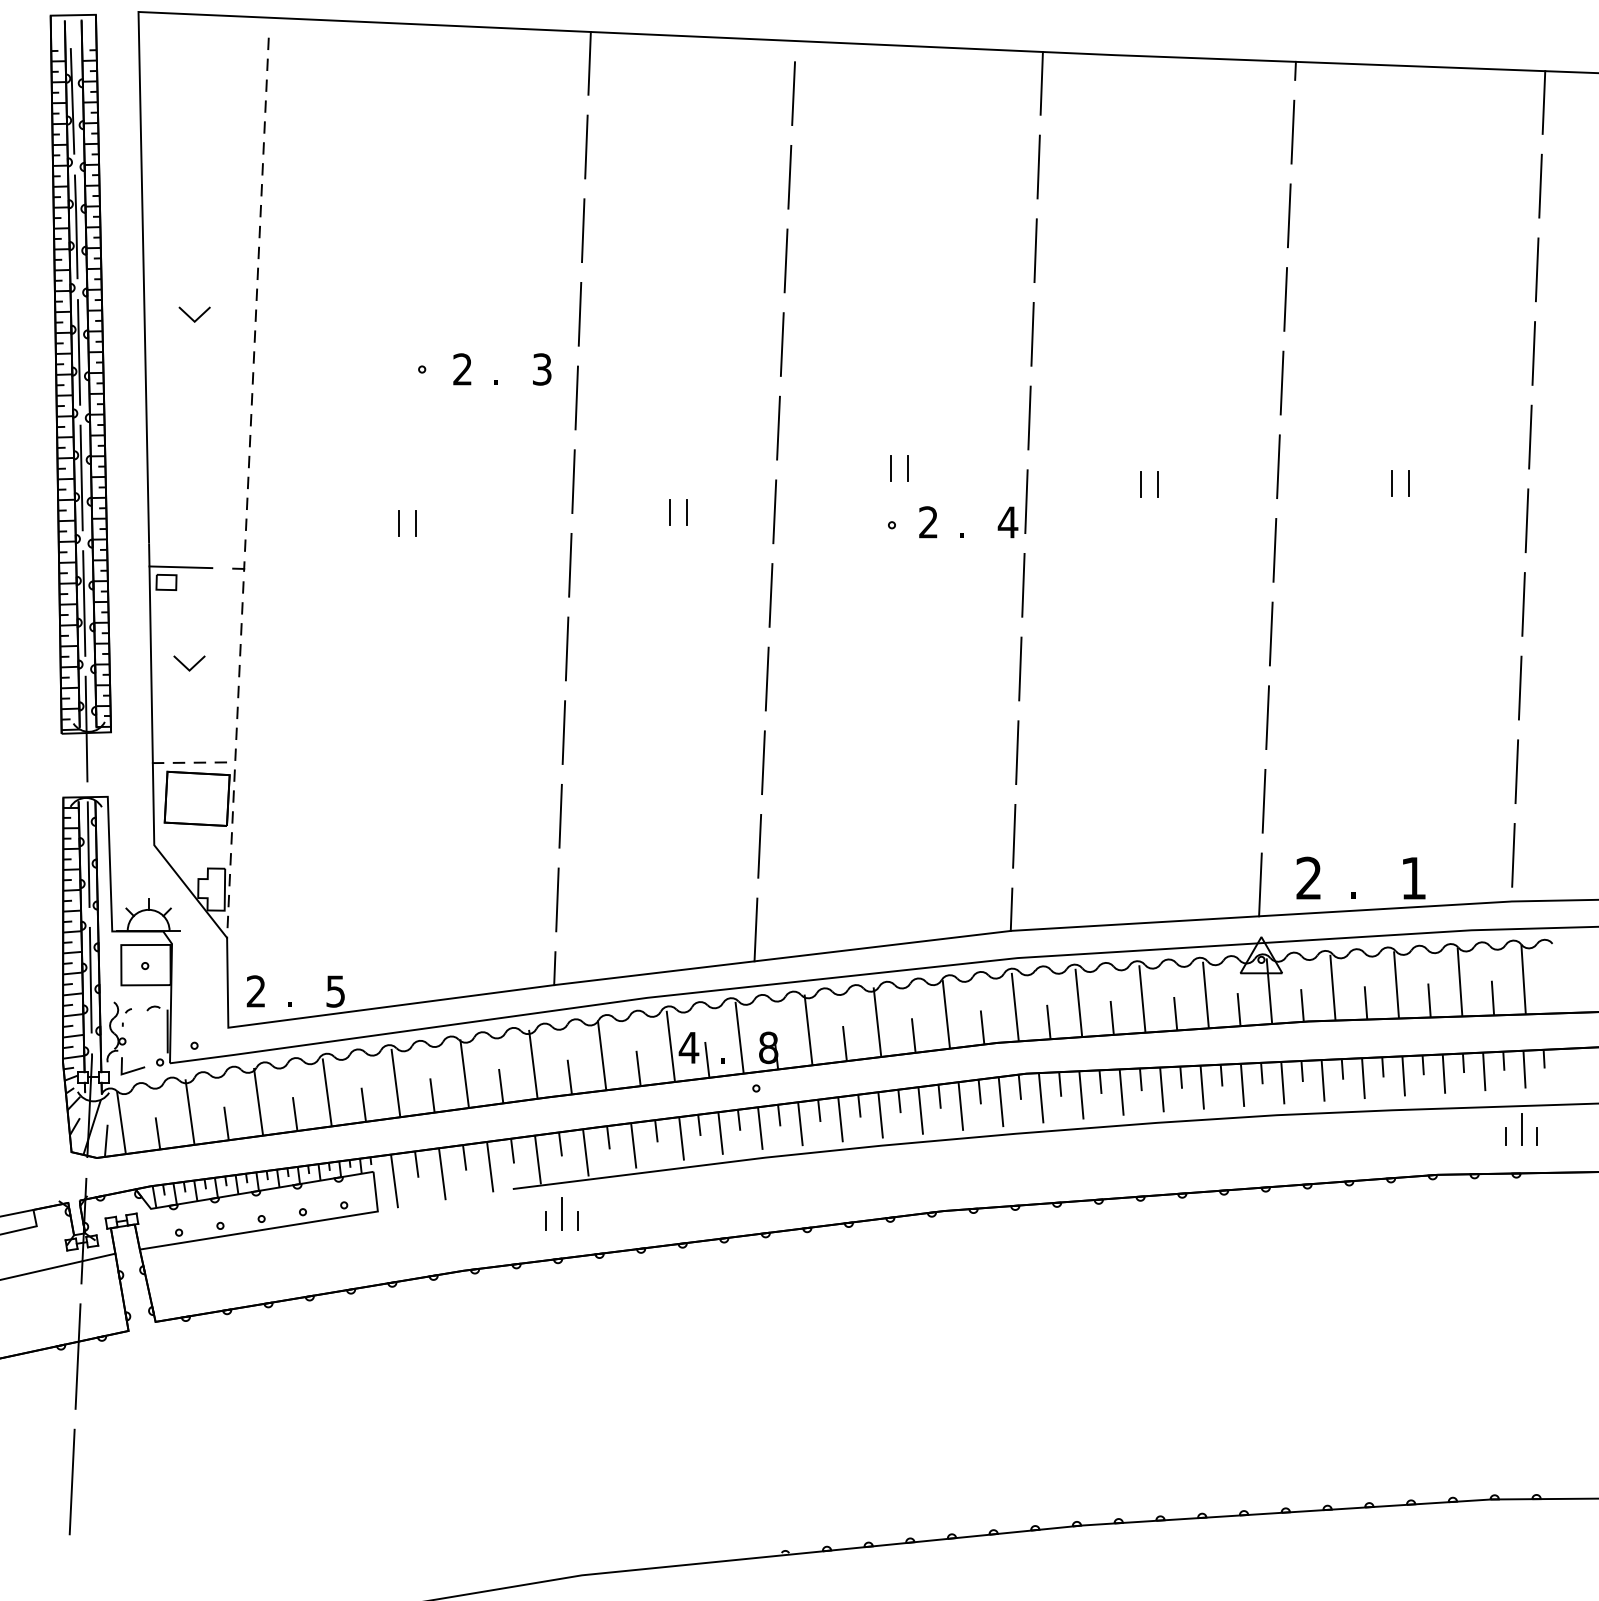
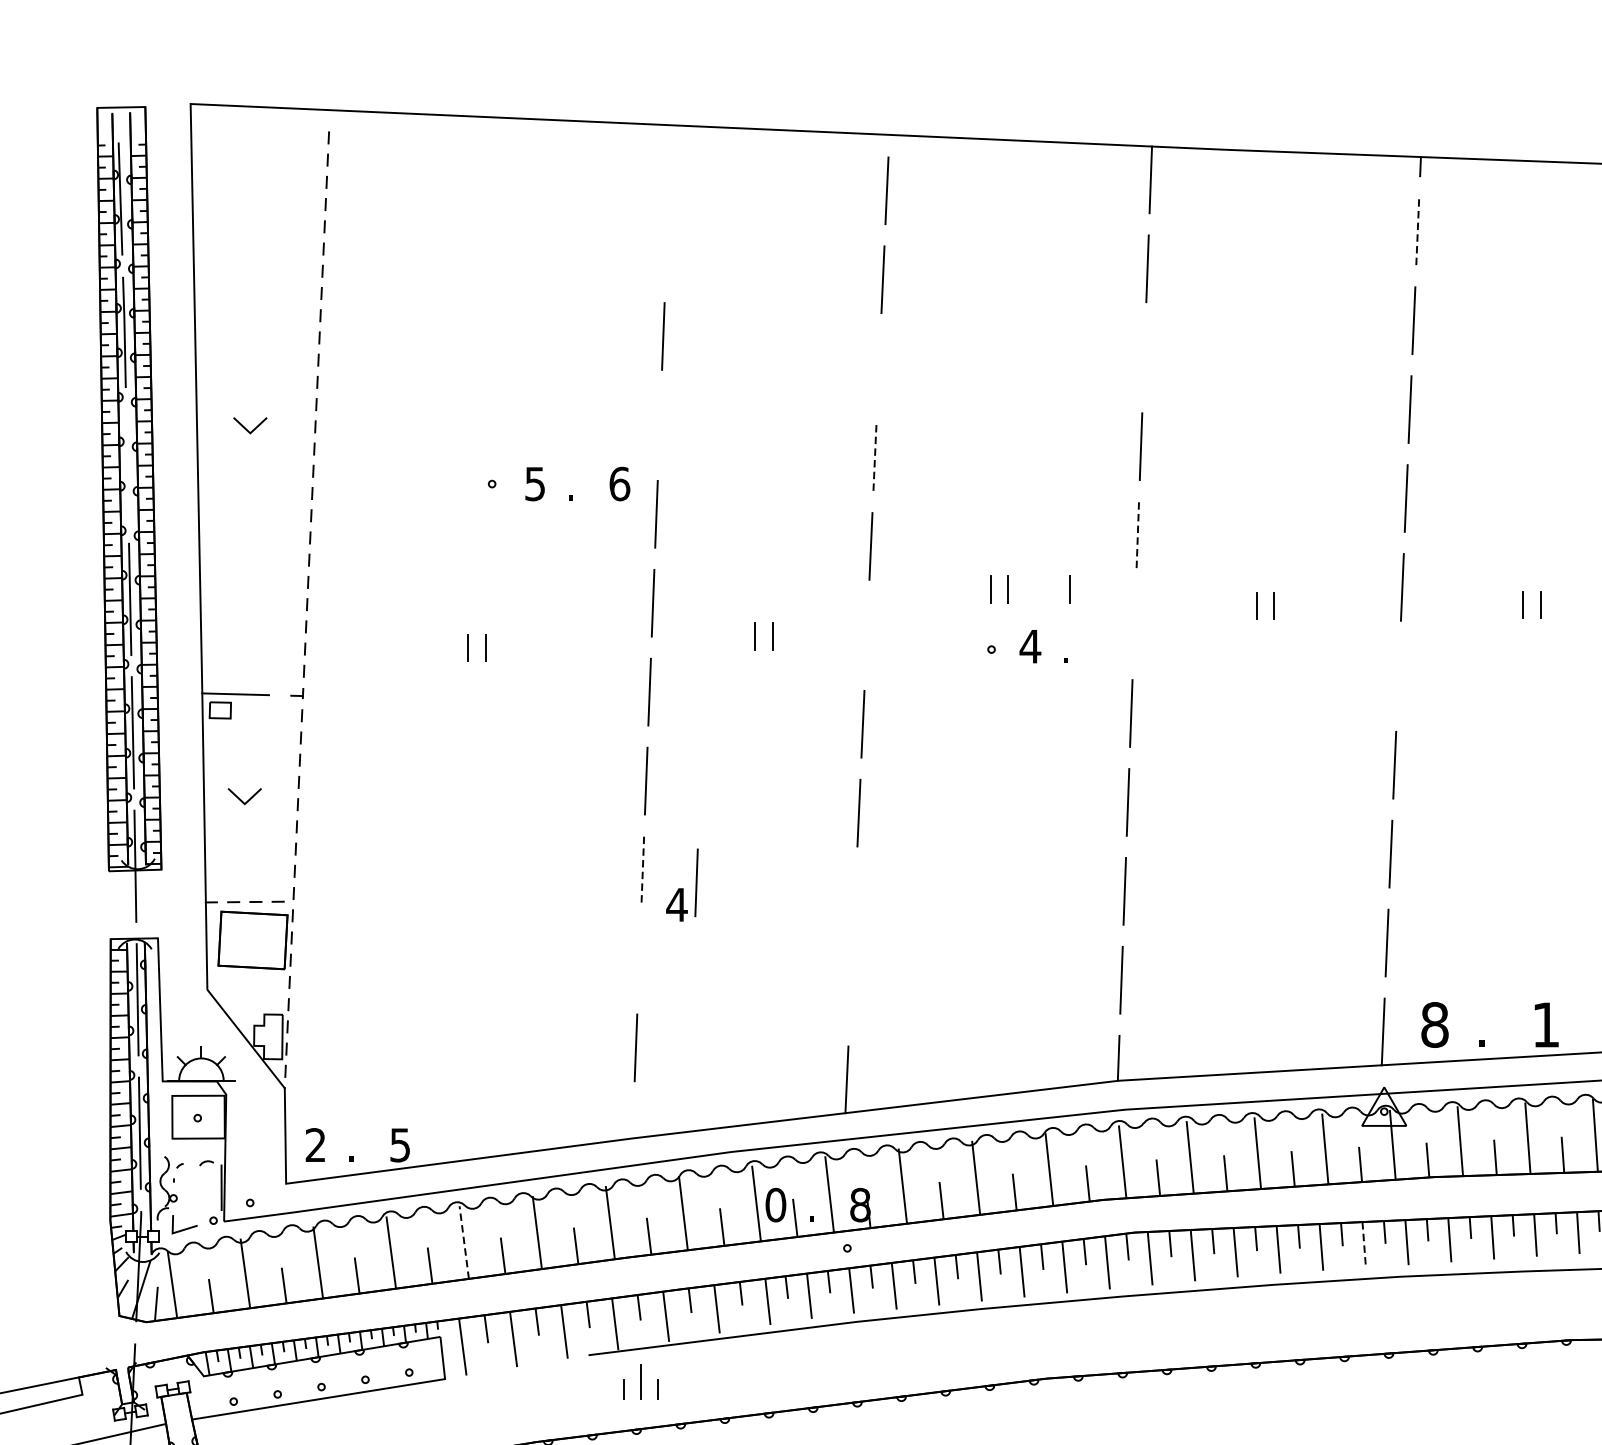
line: (589, 63) -> (670, 158), removed
line: (1292, 131) -> (1417, 231), solid -> dashed
line: (586, 146) -> (666, 246), removed
line: (1035, 250) -> (1144, 357), removed
line: (785, 260) -> (878, 368), removed
line: (579, 313) -> (659, 424), removed
line: (782, 344) -> (875, 457), solid -> dashed
line: (78, 352) -> (126, 465), removed
text: (462, 369) -> (535, 484), 2 -> 5
text: (542, 369) -> (620, 484), 3 -> 6
line: (1029, 418) -> (1137, 536), solid -> dashed
line: (965, 468) -> (1069, 589), added
part: (1012, 503) -> (681, 884), moved
line: (774, 511) -> (866, 634), removed
text: (928, 522) -> (1030, 646), 2 -> 4
line: (1274, 550) -> (1398, 676), removed
line: (563, 733) -> (642, 870), solid -> dashed
line: (763, 762) -> (854, 901), removed
line: (560, 815) -> (639, 958), removed
line: (759, 845) -> (850, 990), removed
text: (1308, 877) -> (1434, 1024), 2 -> 8
line: (554, 968) -> (632, 1120), removed
text: (688, 1047) -> (775, 1204), 4 -> 0
line: (395, 1082) -> (463, 1241), solid -> dashed
line: (1242, 1085) -> (1364, 1245), solid -> dashed

